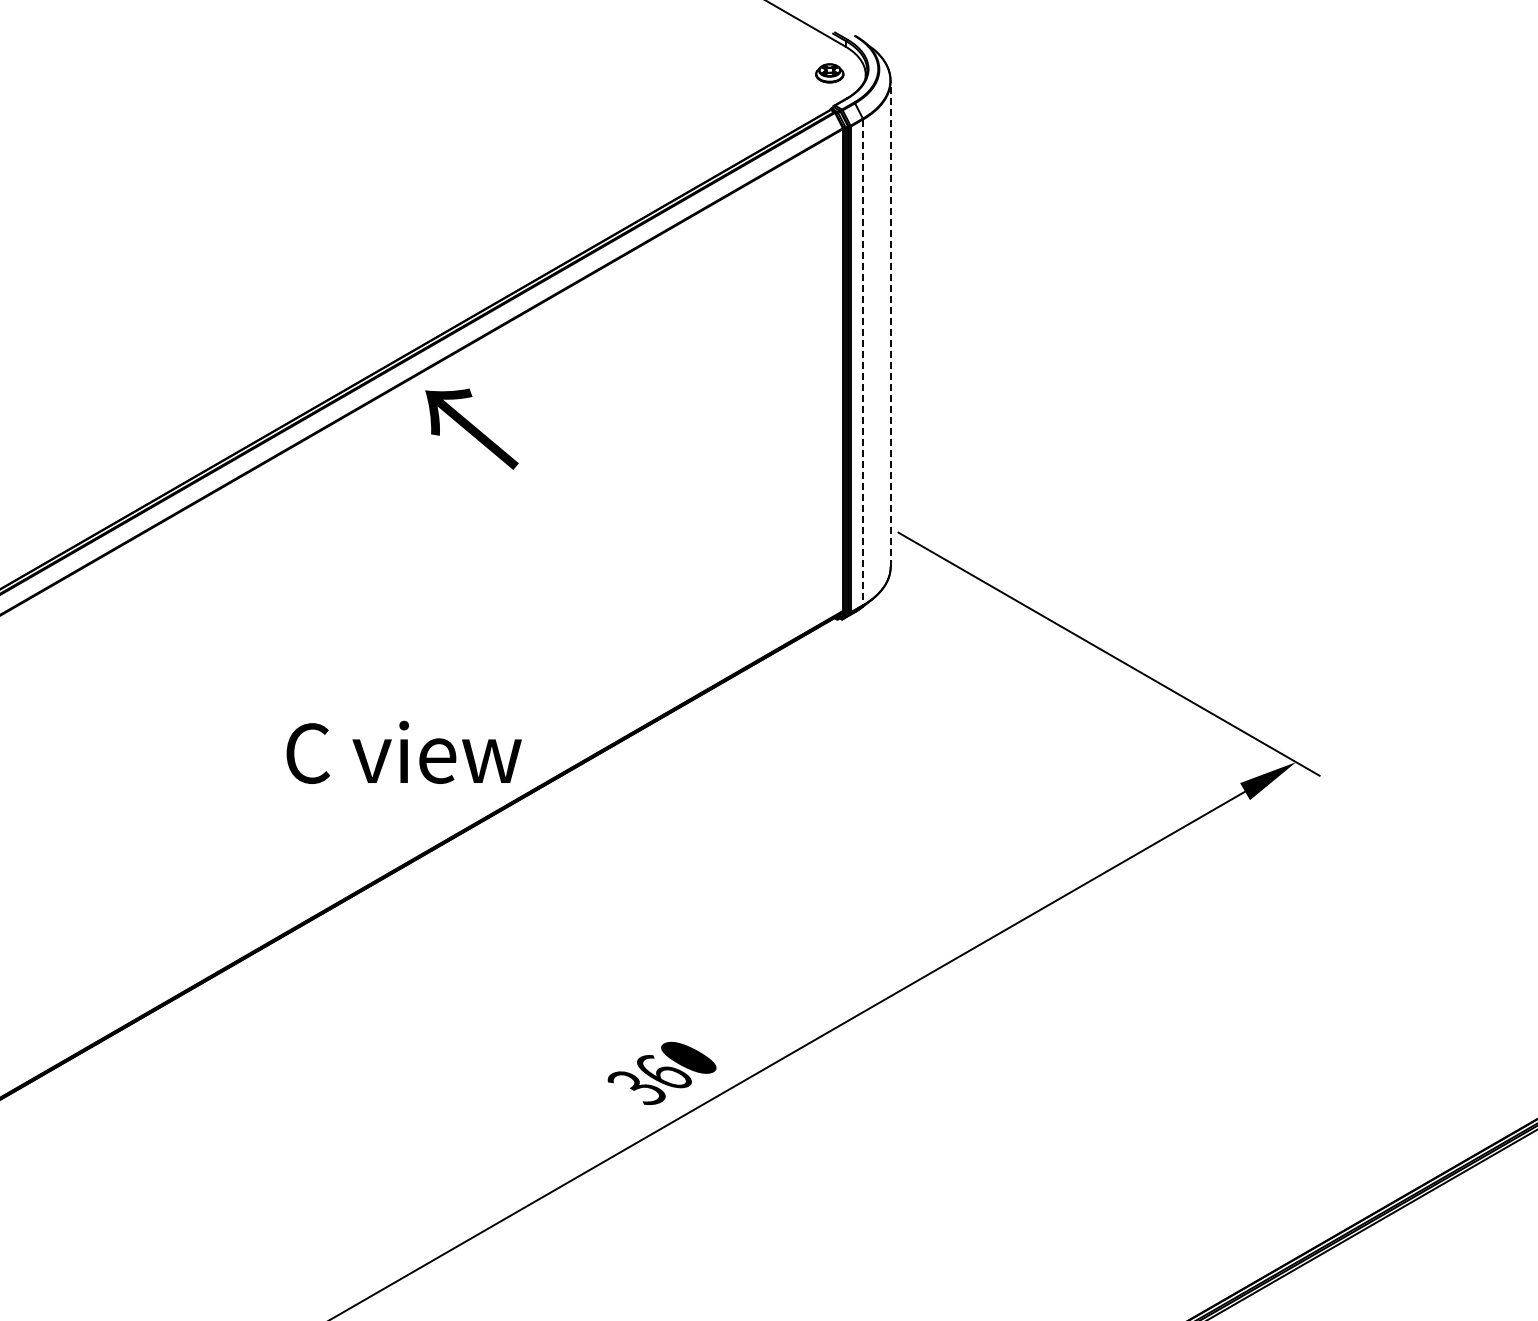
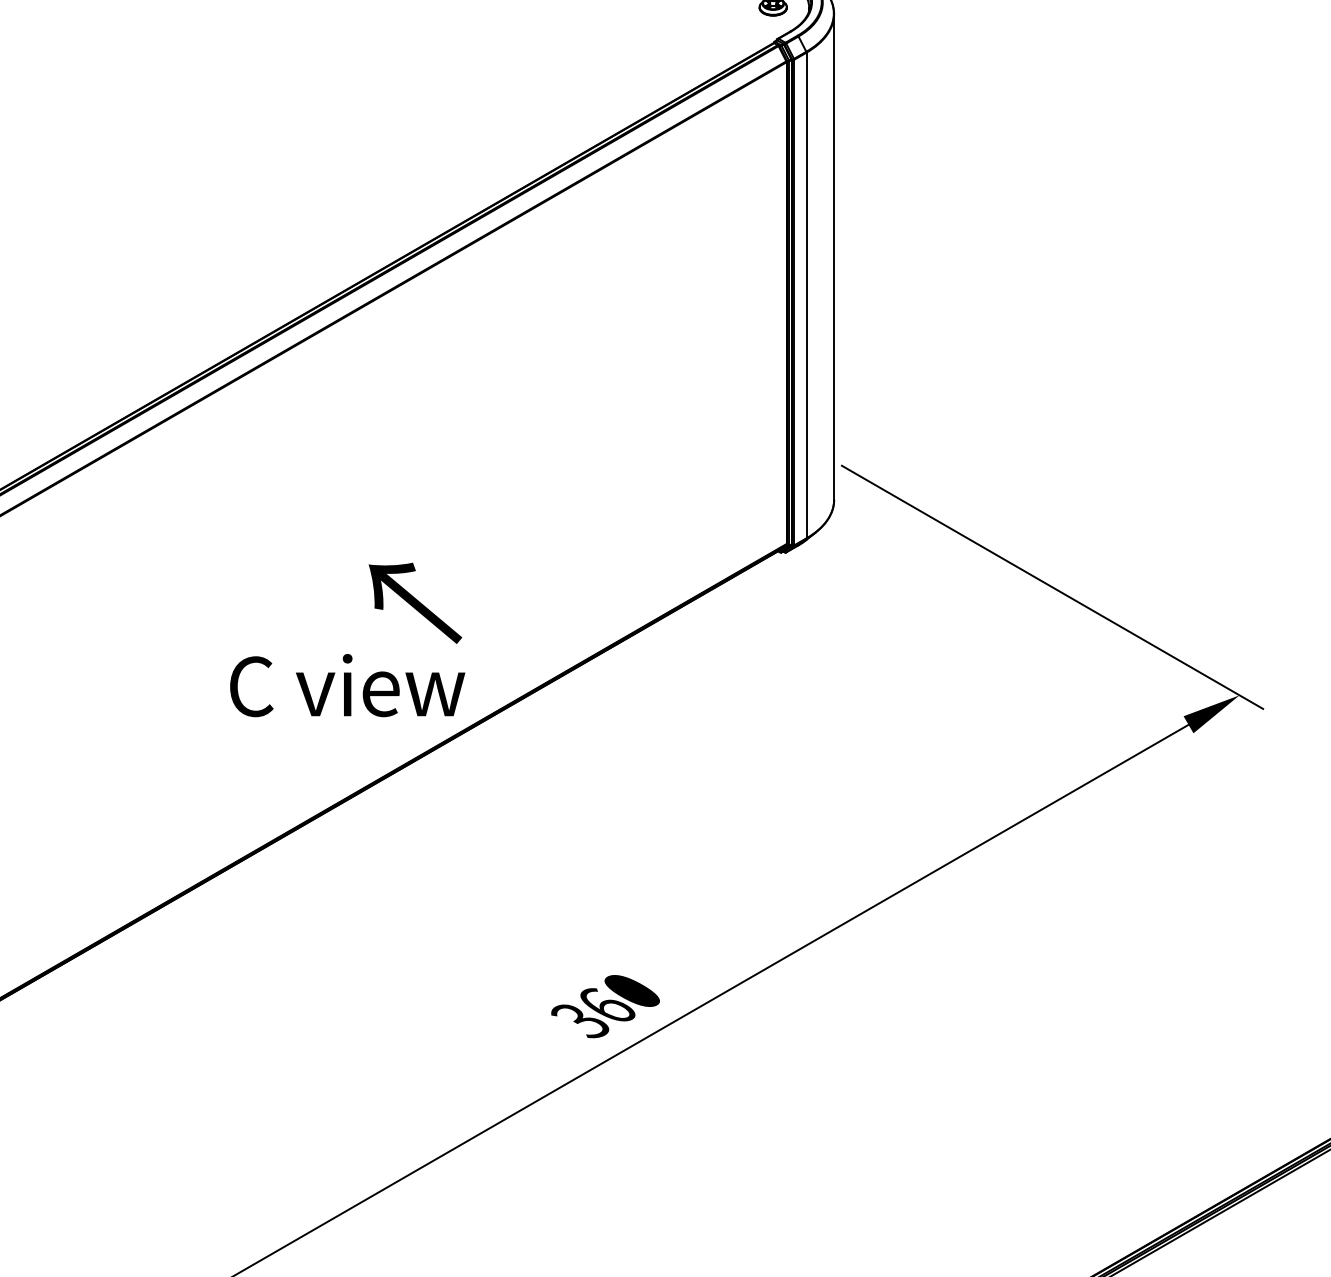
line: (890, 323) -> (833, 256), dashed -> solid
line: (863, 362) -> (806, 295), dashed -> solid
text: (471, 428) -> (414, 602), moved

